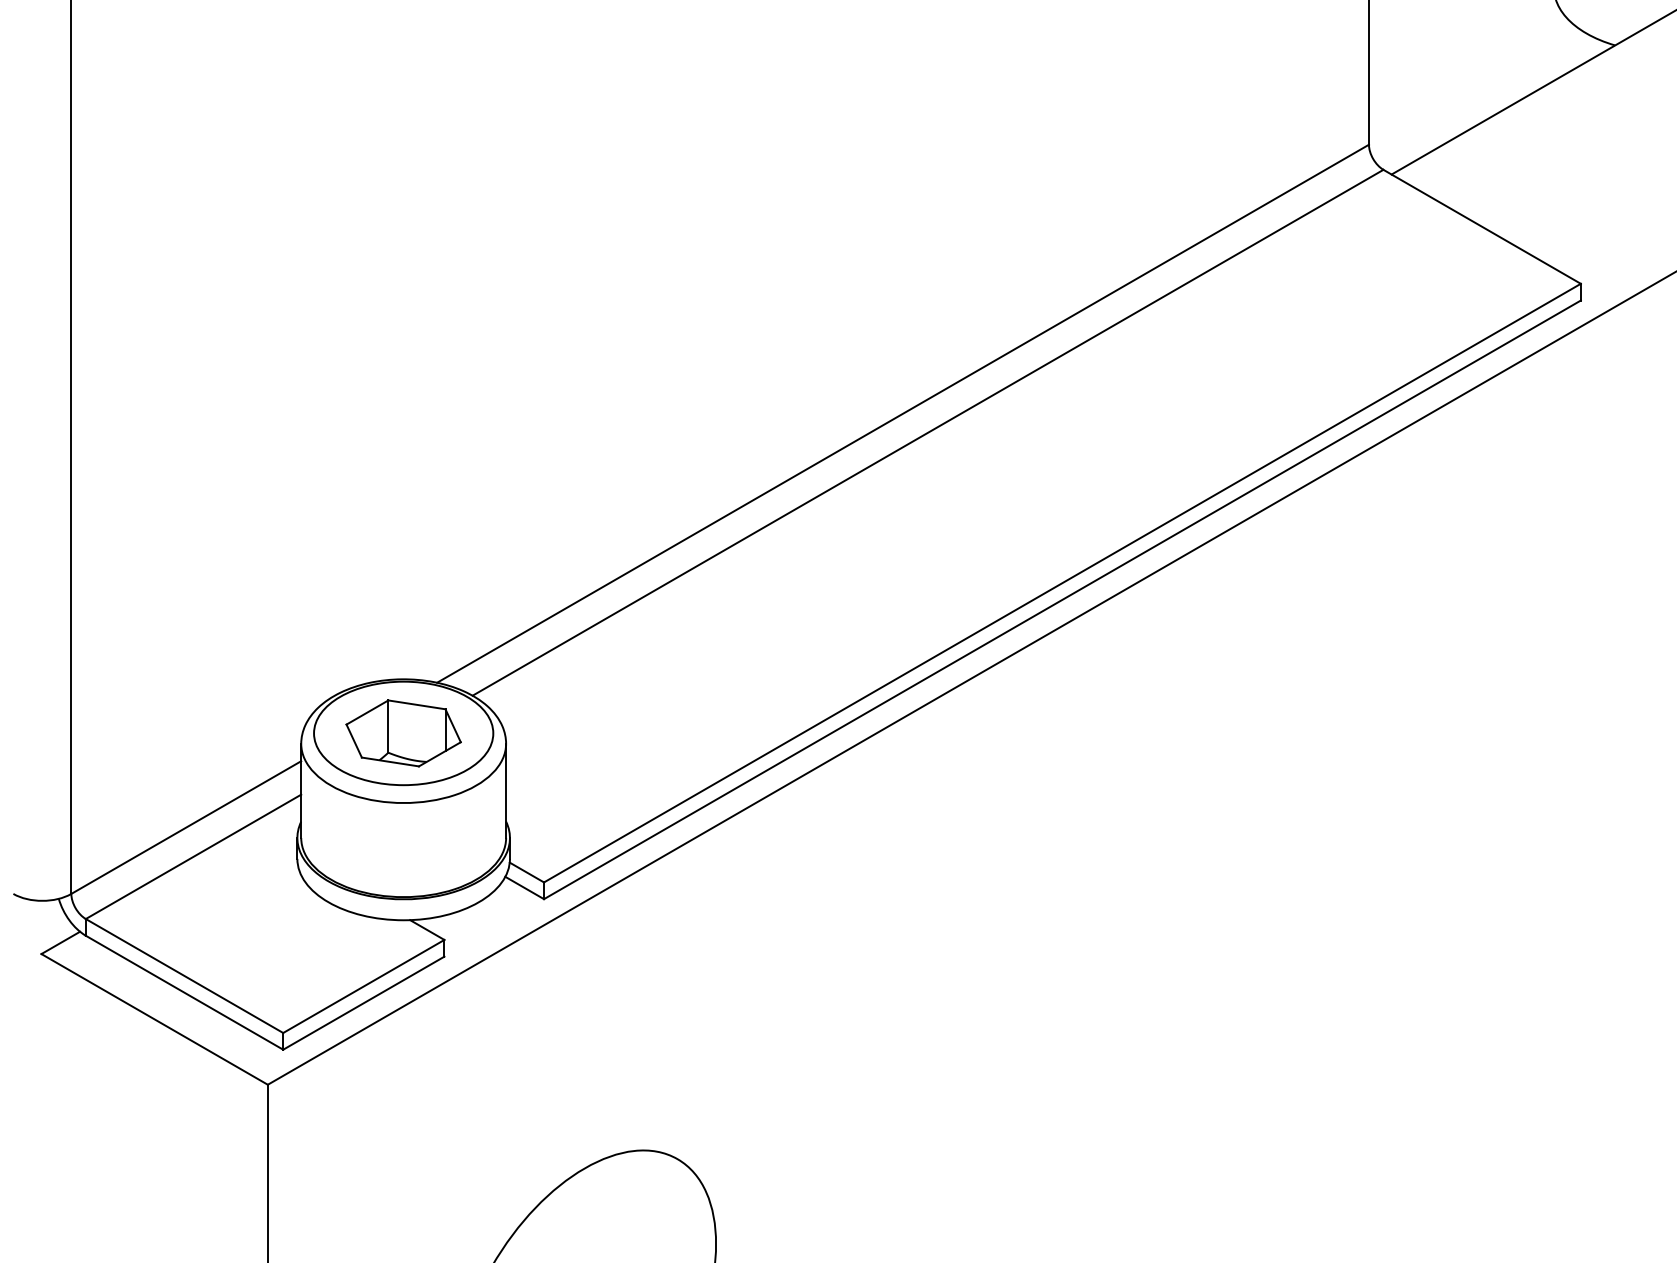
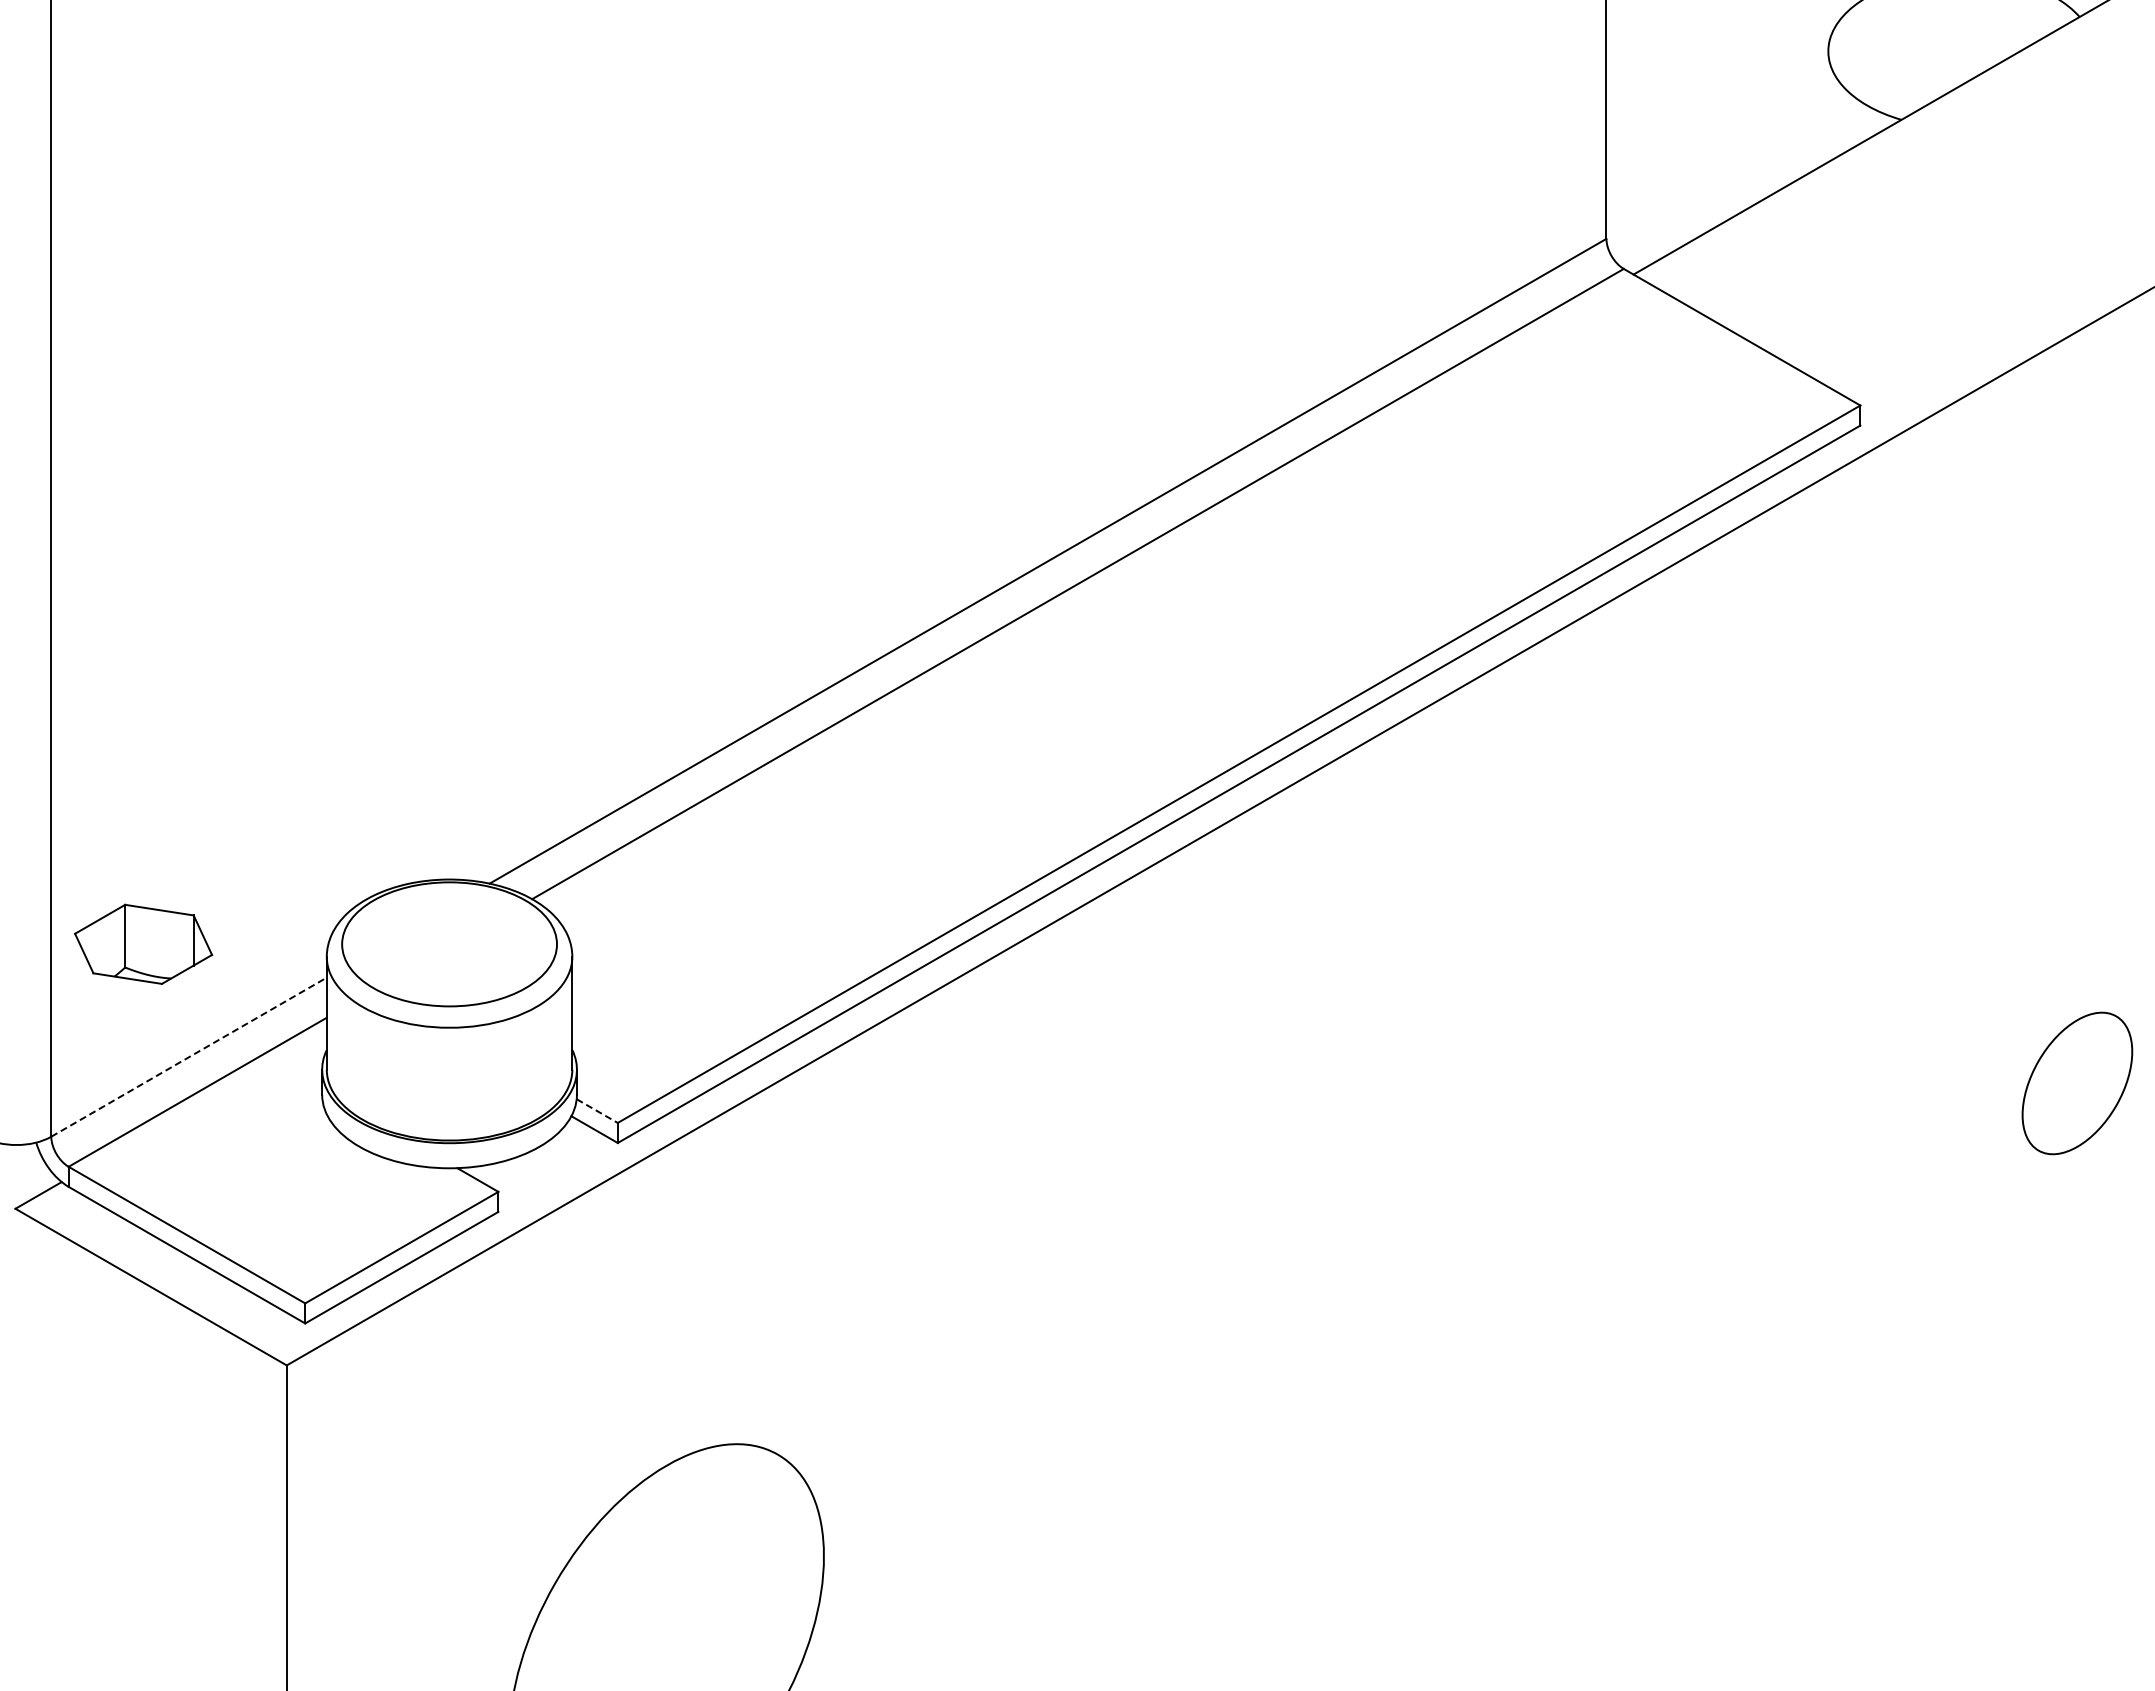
part: (403, 732) -> (143, 943), moved
line: (186, 826) -> (189, 1056), solid -> dashed
line: (527, 872) -> (597, 1111), solid -> dashed

